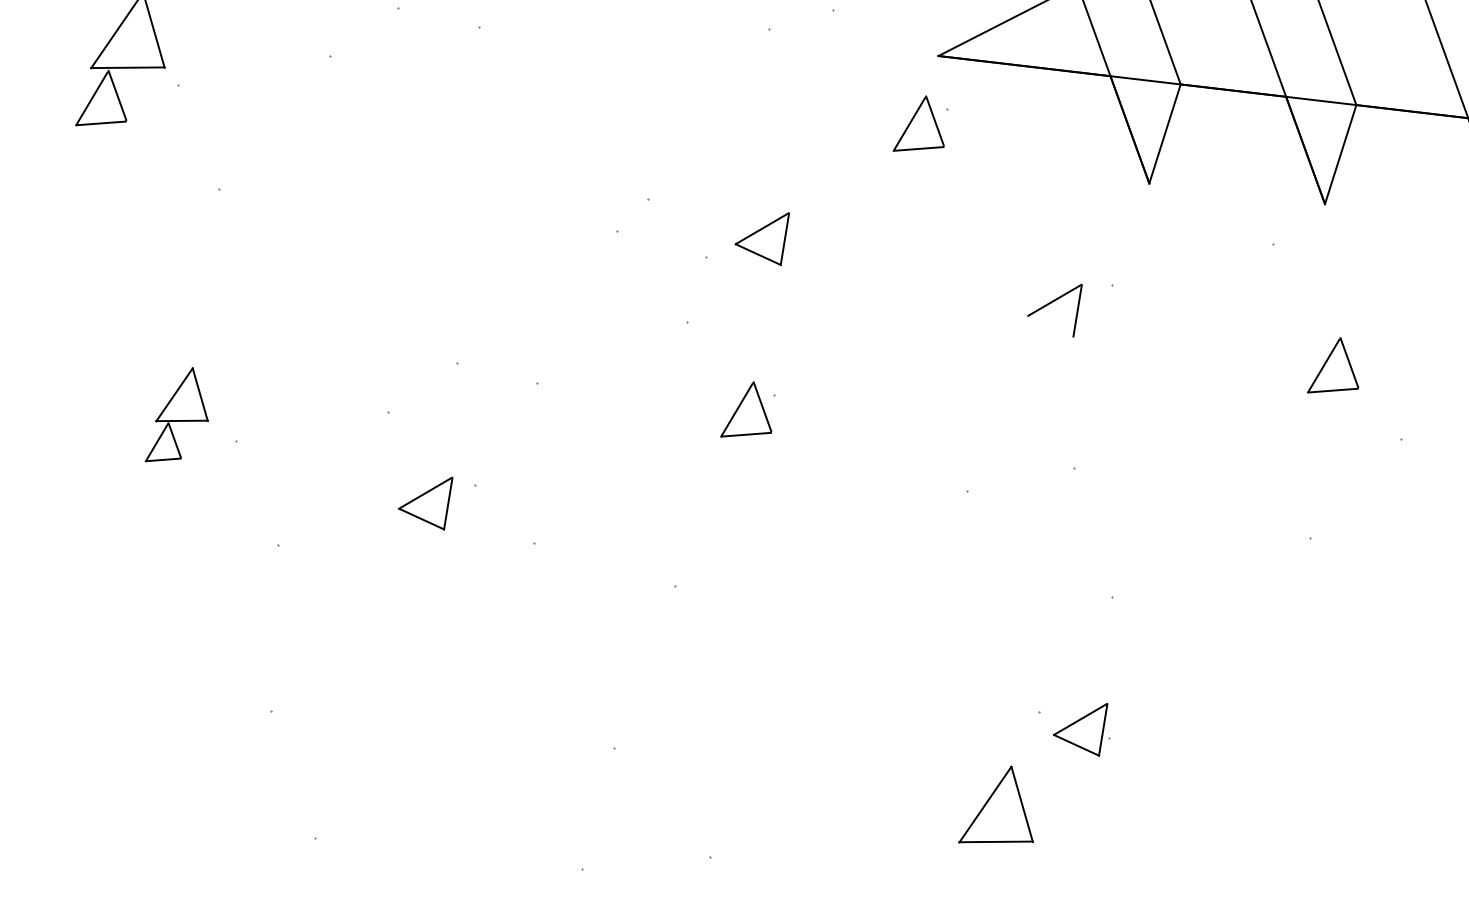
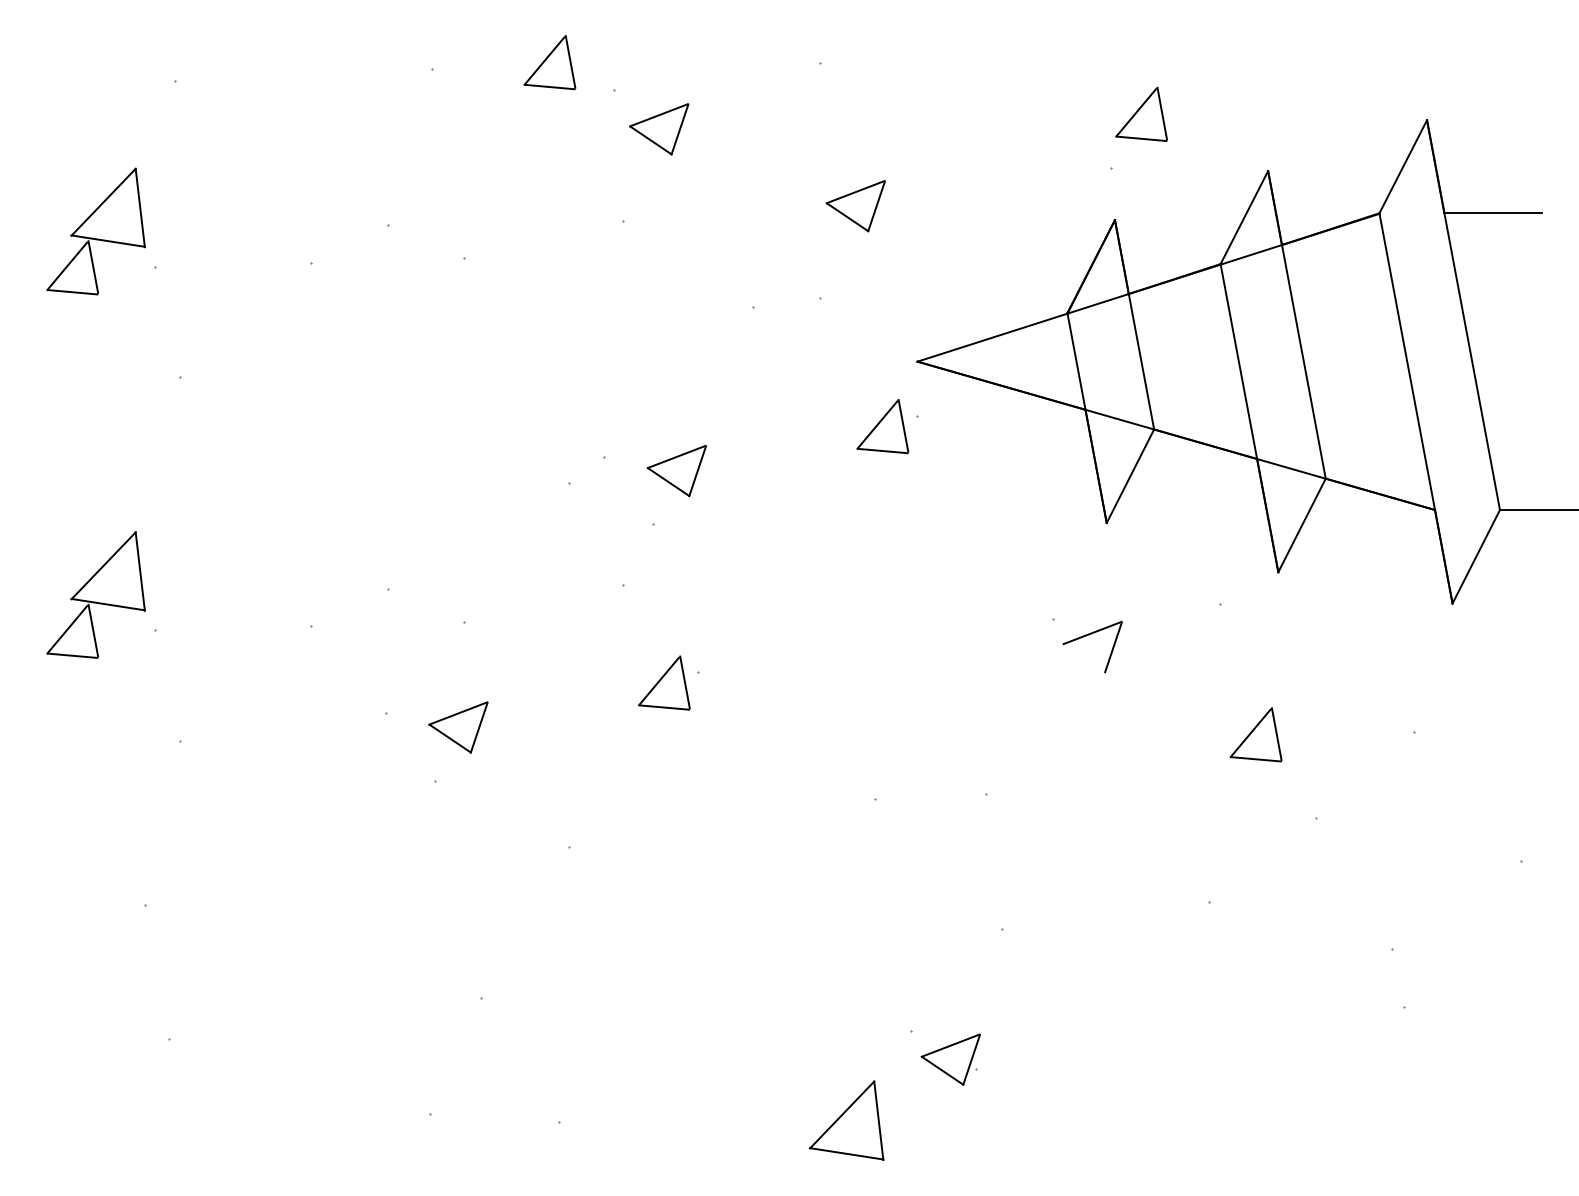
part: (764, 242) -> (676, 470), moved
part: (1052, 303) -> (1089, 635), moved
part: (172, 415) -> (95, 594), size x1.43
part: (427, 506) -> (458, 727), moved

